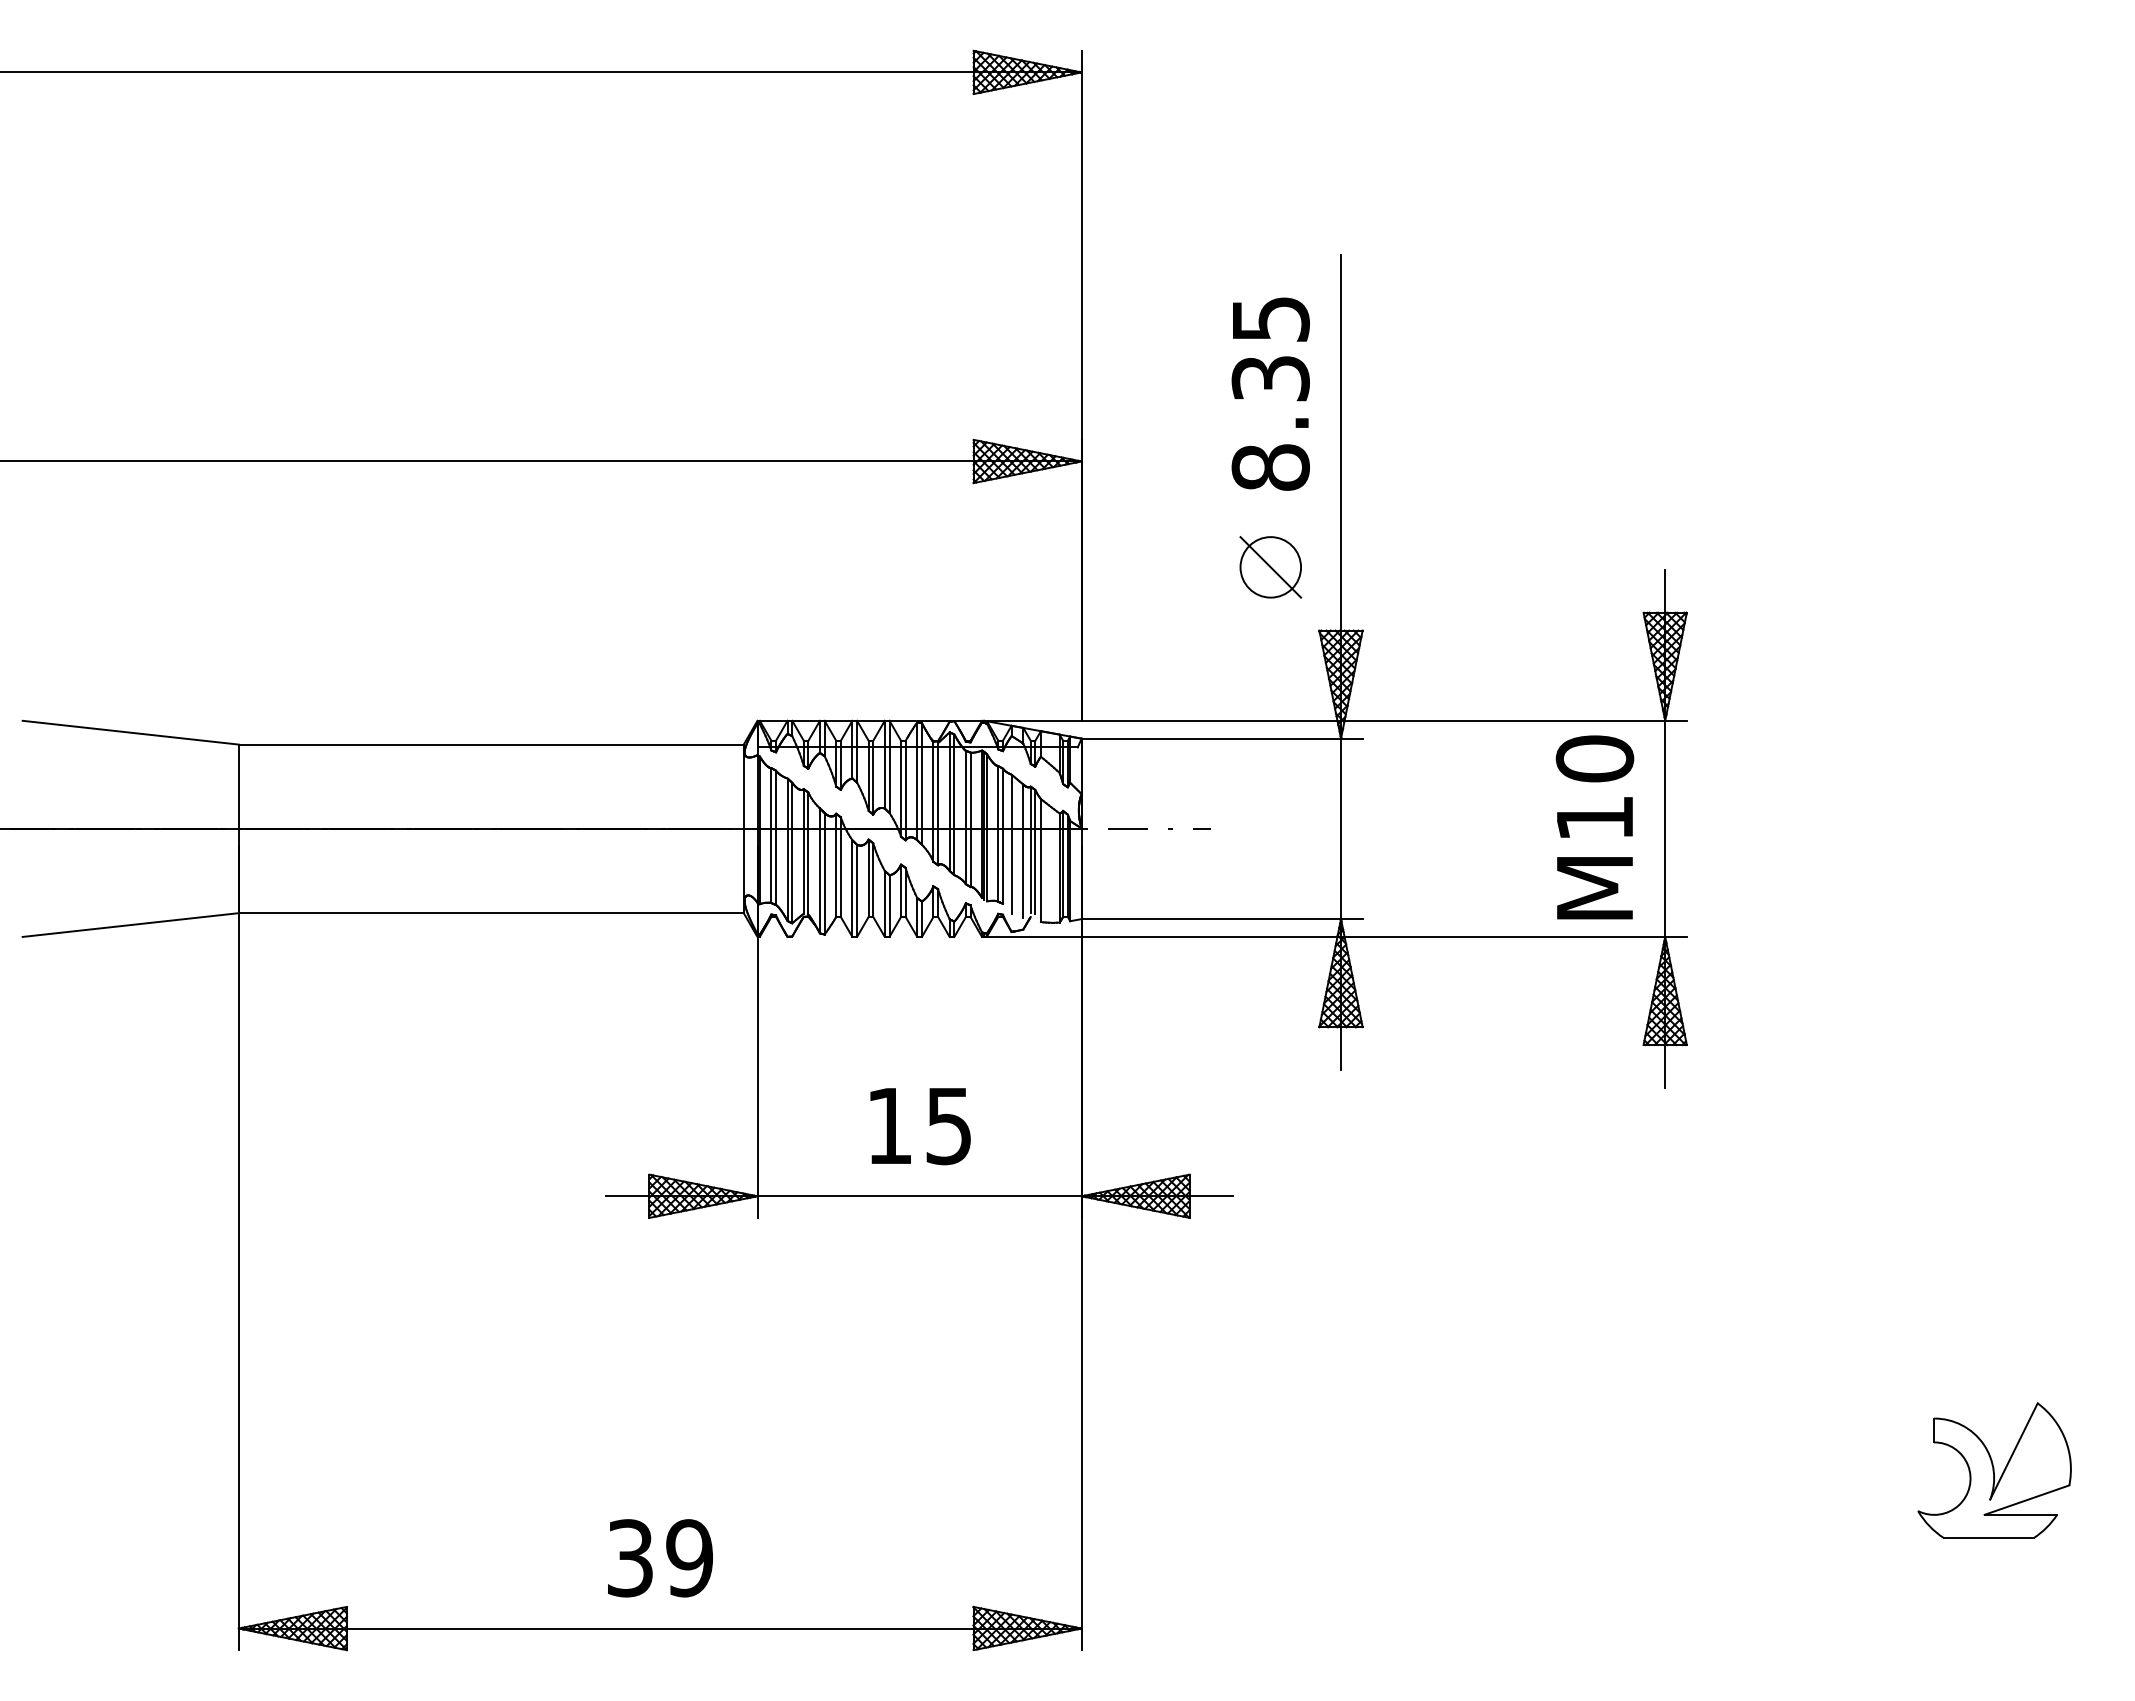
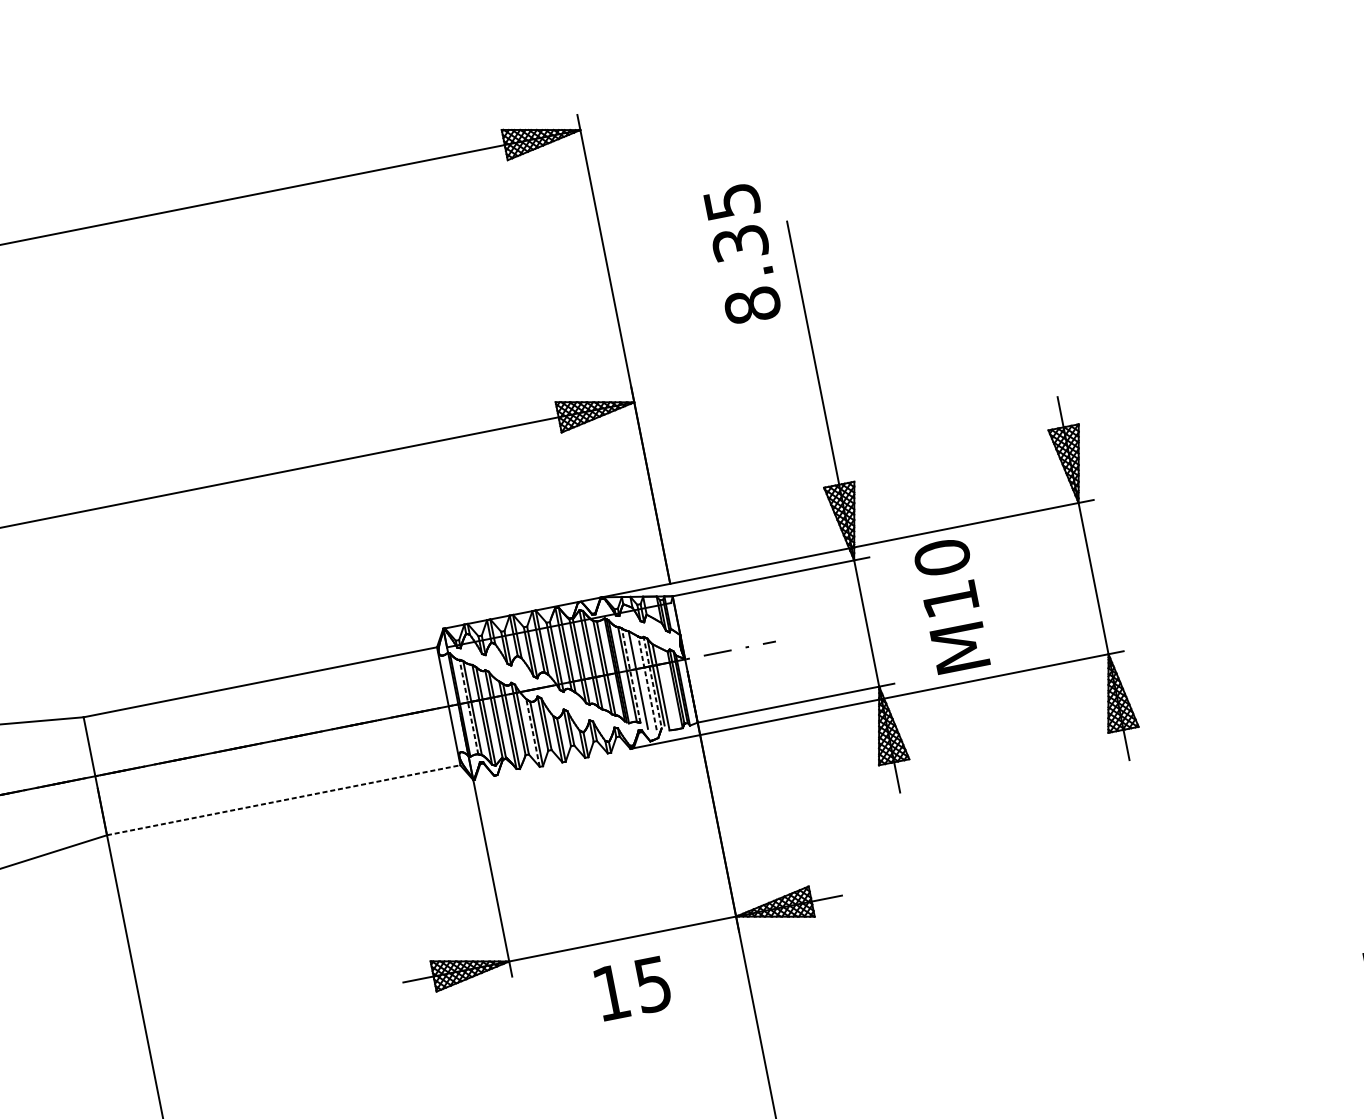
text: (1270, 393) -> (742, 253), moved
part: (1270, 567) -> (781, 450), removed
text: (1594, 827) -> (951, 605), moved
line: (771, 835) -> (469, 707), solid -> dashed
line: (1002, 836) -> (630, 675), solid -> dashed
line: (1030, 849) -> (652, 680), solid -> dashed
line: (1023, 851) -> (647, 683), solid -> dashed
line: (852, 888) -> (533, 732), solid -> dashed
line: (491, 913) -> (283, 800), solid -> dashed
text: (920, 1126) -> (633, 988), moved

